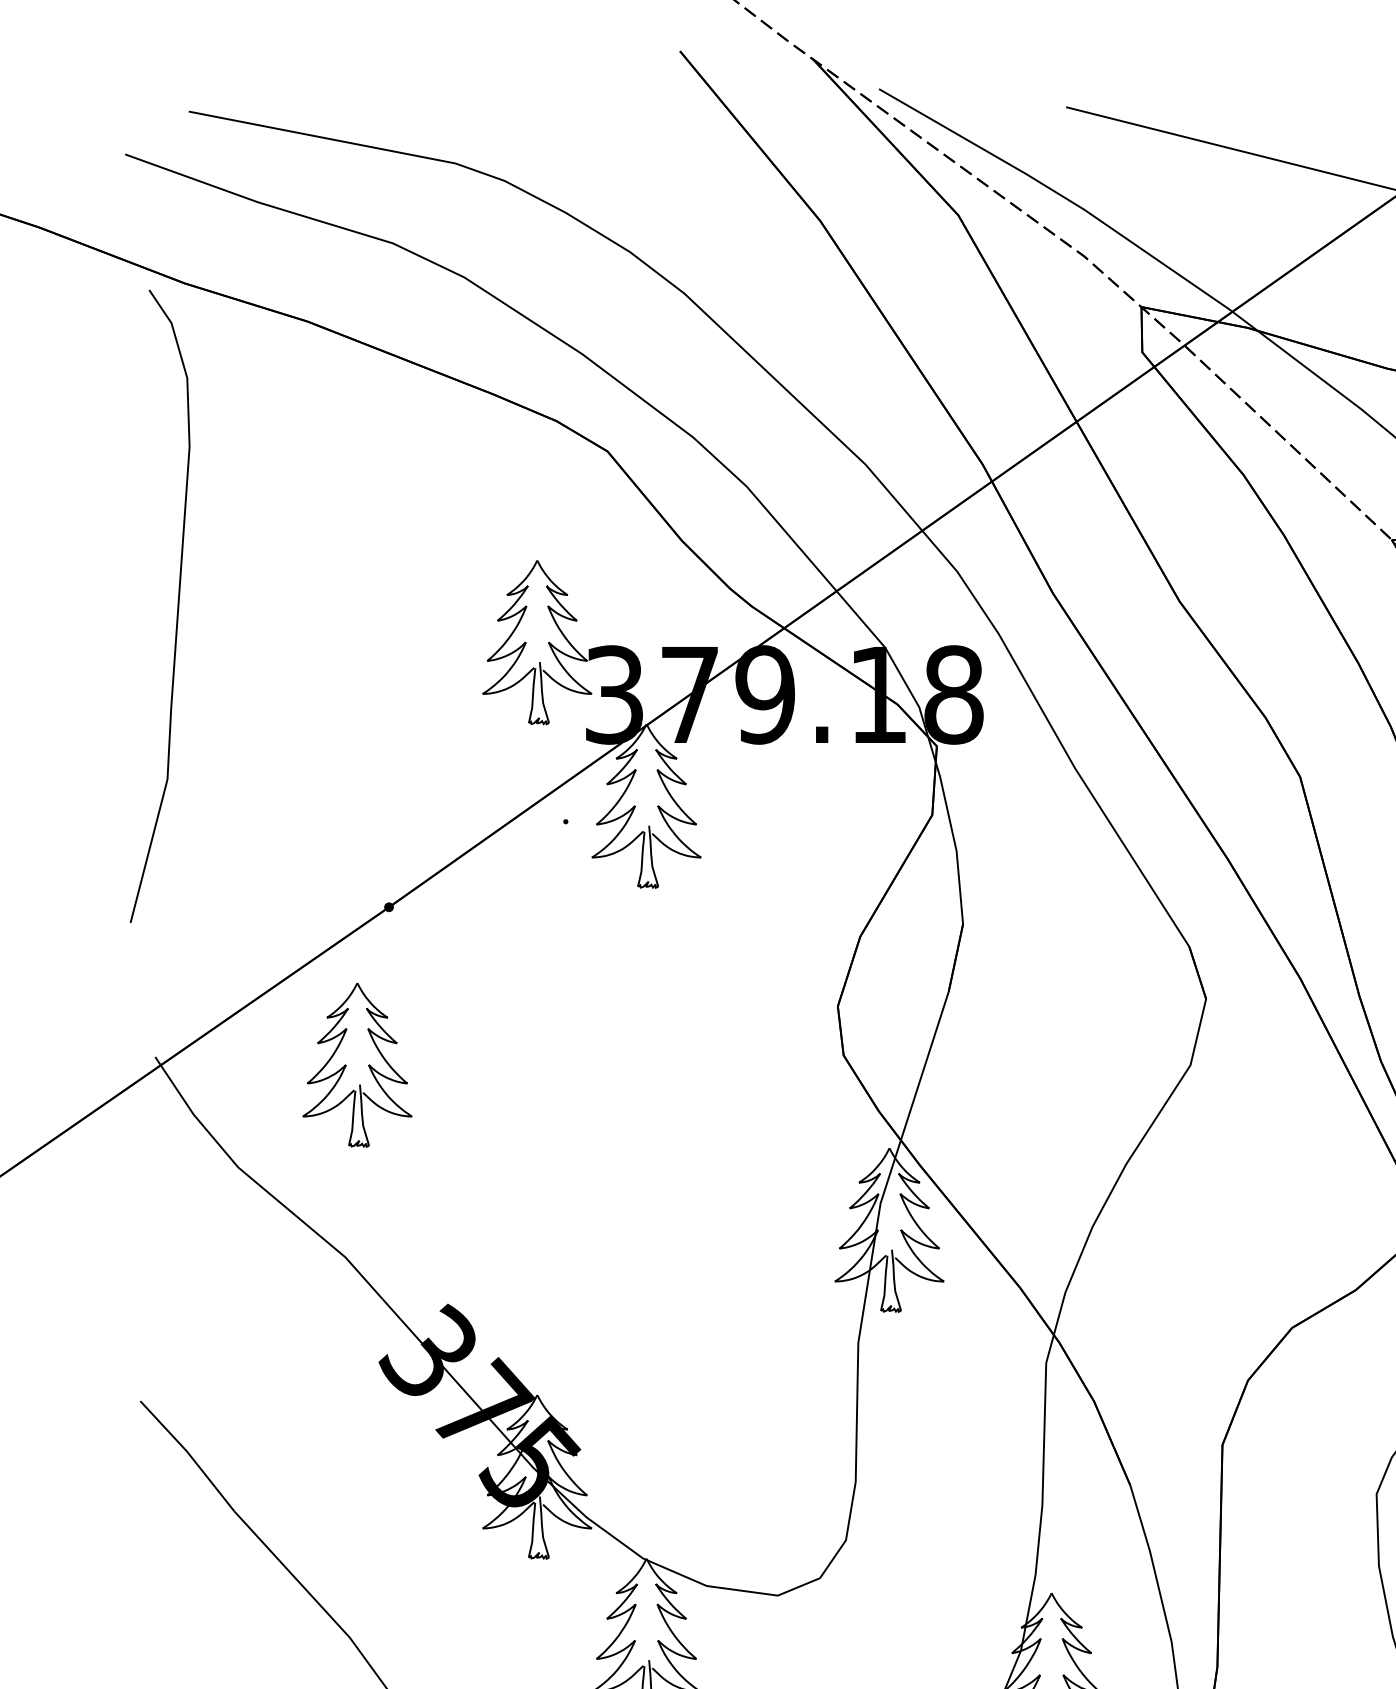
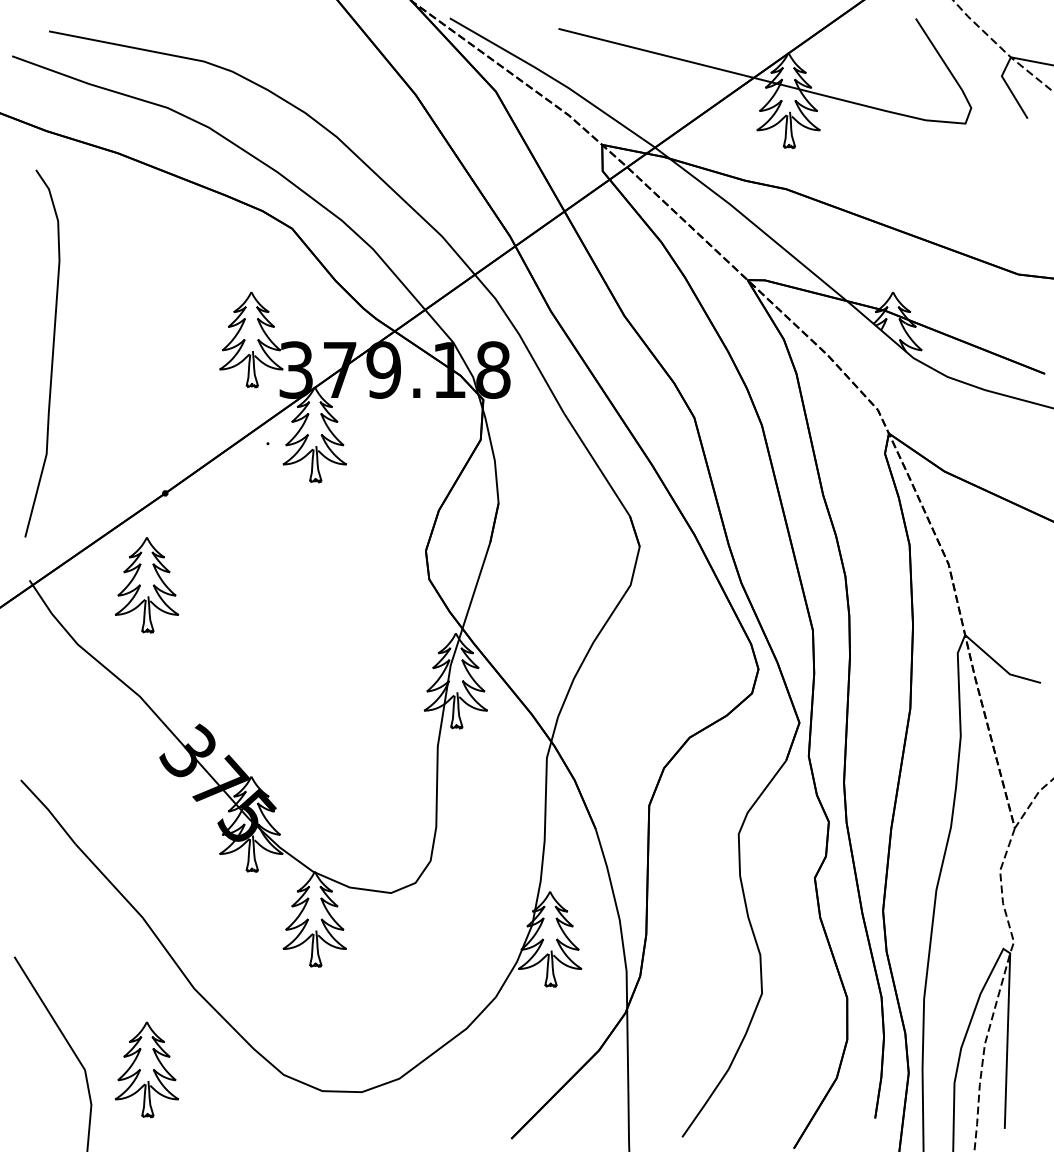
curve: (175, 611) -> (51, 356), moved

